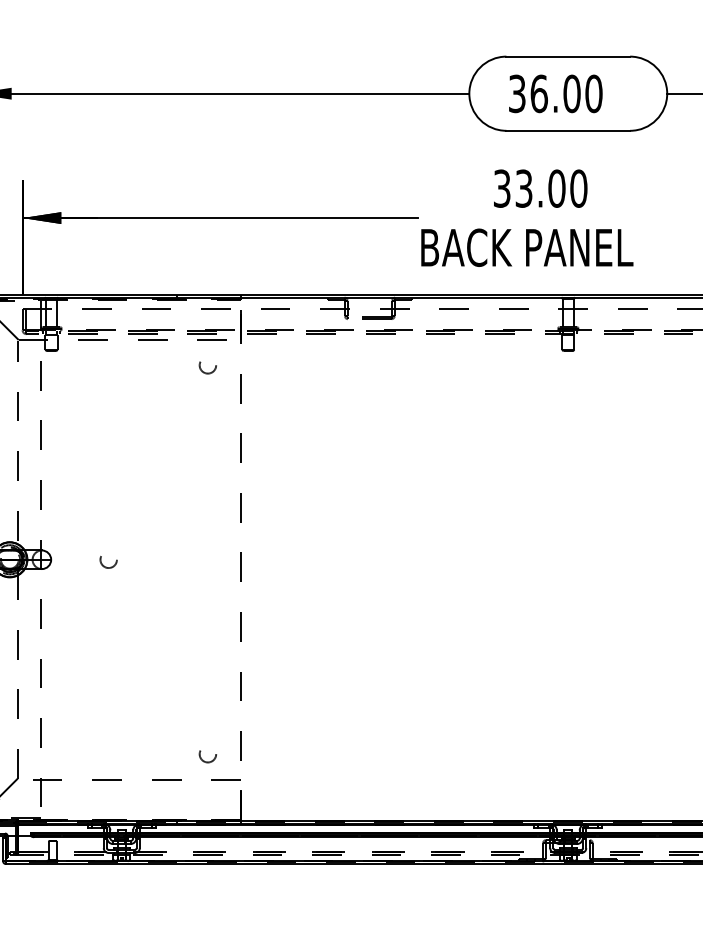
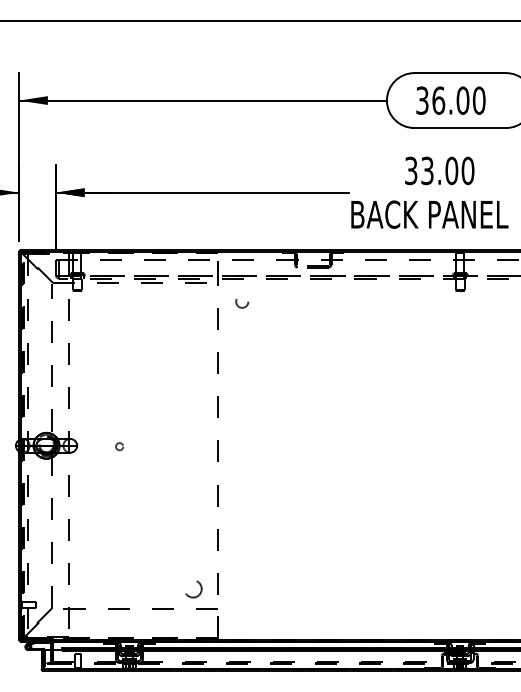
circle: (208, 367) -> (242, 303), moved
circle: (108, 562) -> (119, 447), size x0.6
circle: (208, 756) -> (193, 591), size x1.4

